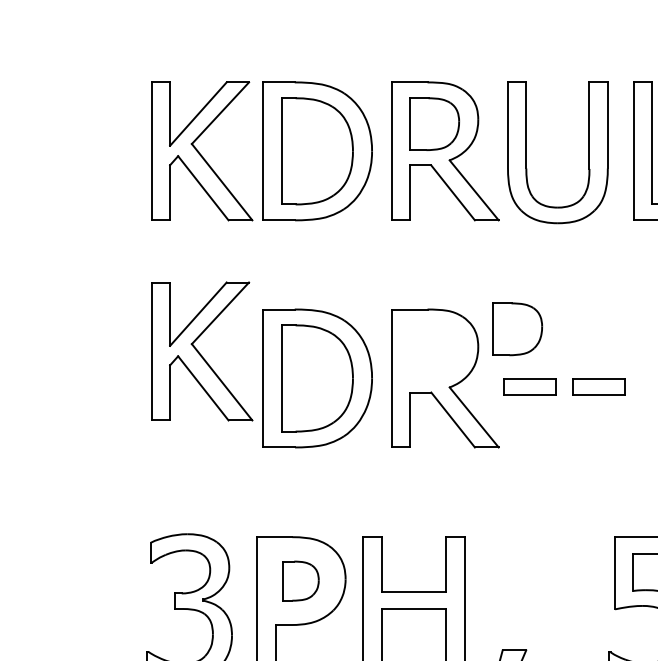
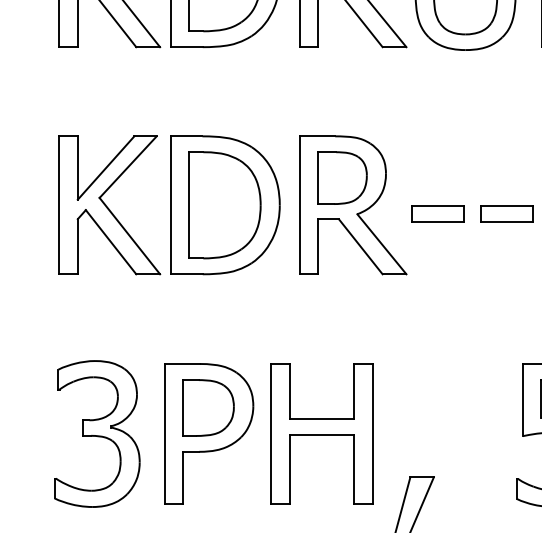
part: (517, 329) -> (342, 178), moved
part: (202, 351) -> (110, 205), moved
part: (301, 580) -> (209, 407), size x1.43

